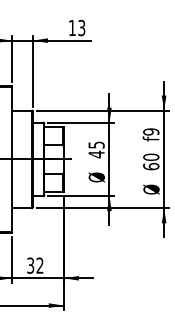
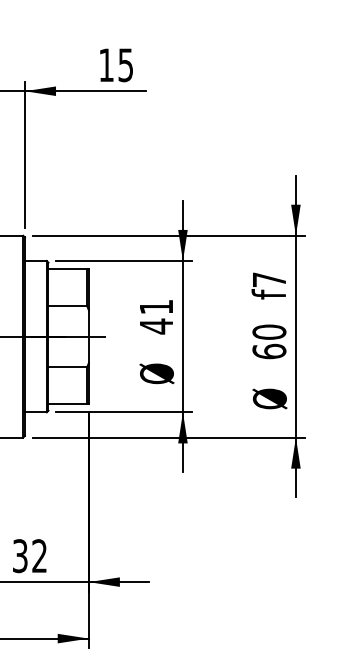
text: (81, 27) -> (125, 64), 13 -> 15
text: (151, 131) -> (269, 278), f9 -> f7
text: (96, 144) -> (156, 305), 45 -> 41

